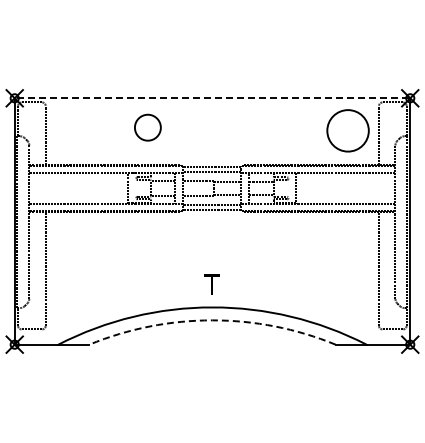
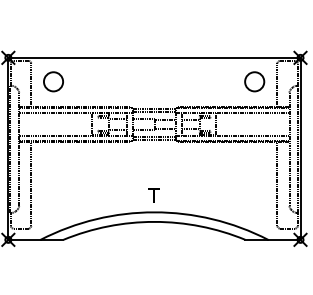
line: (212, 98) -> (154, 58), dashed -> solid
circle: (147, 127) -> (53, 81), moved
circle: (348, 130) -> (254, 81), size x0.62
arc: (212, 320) -> (154, 222), dashed -> solid

